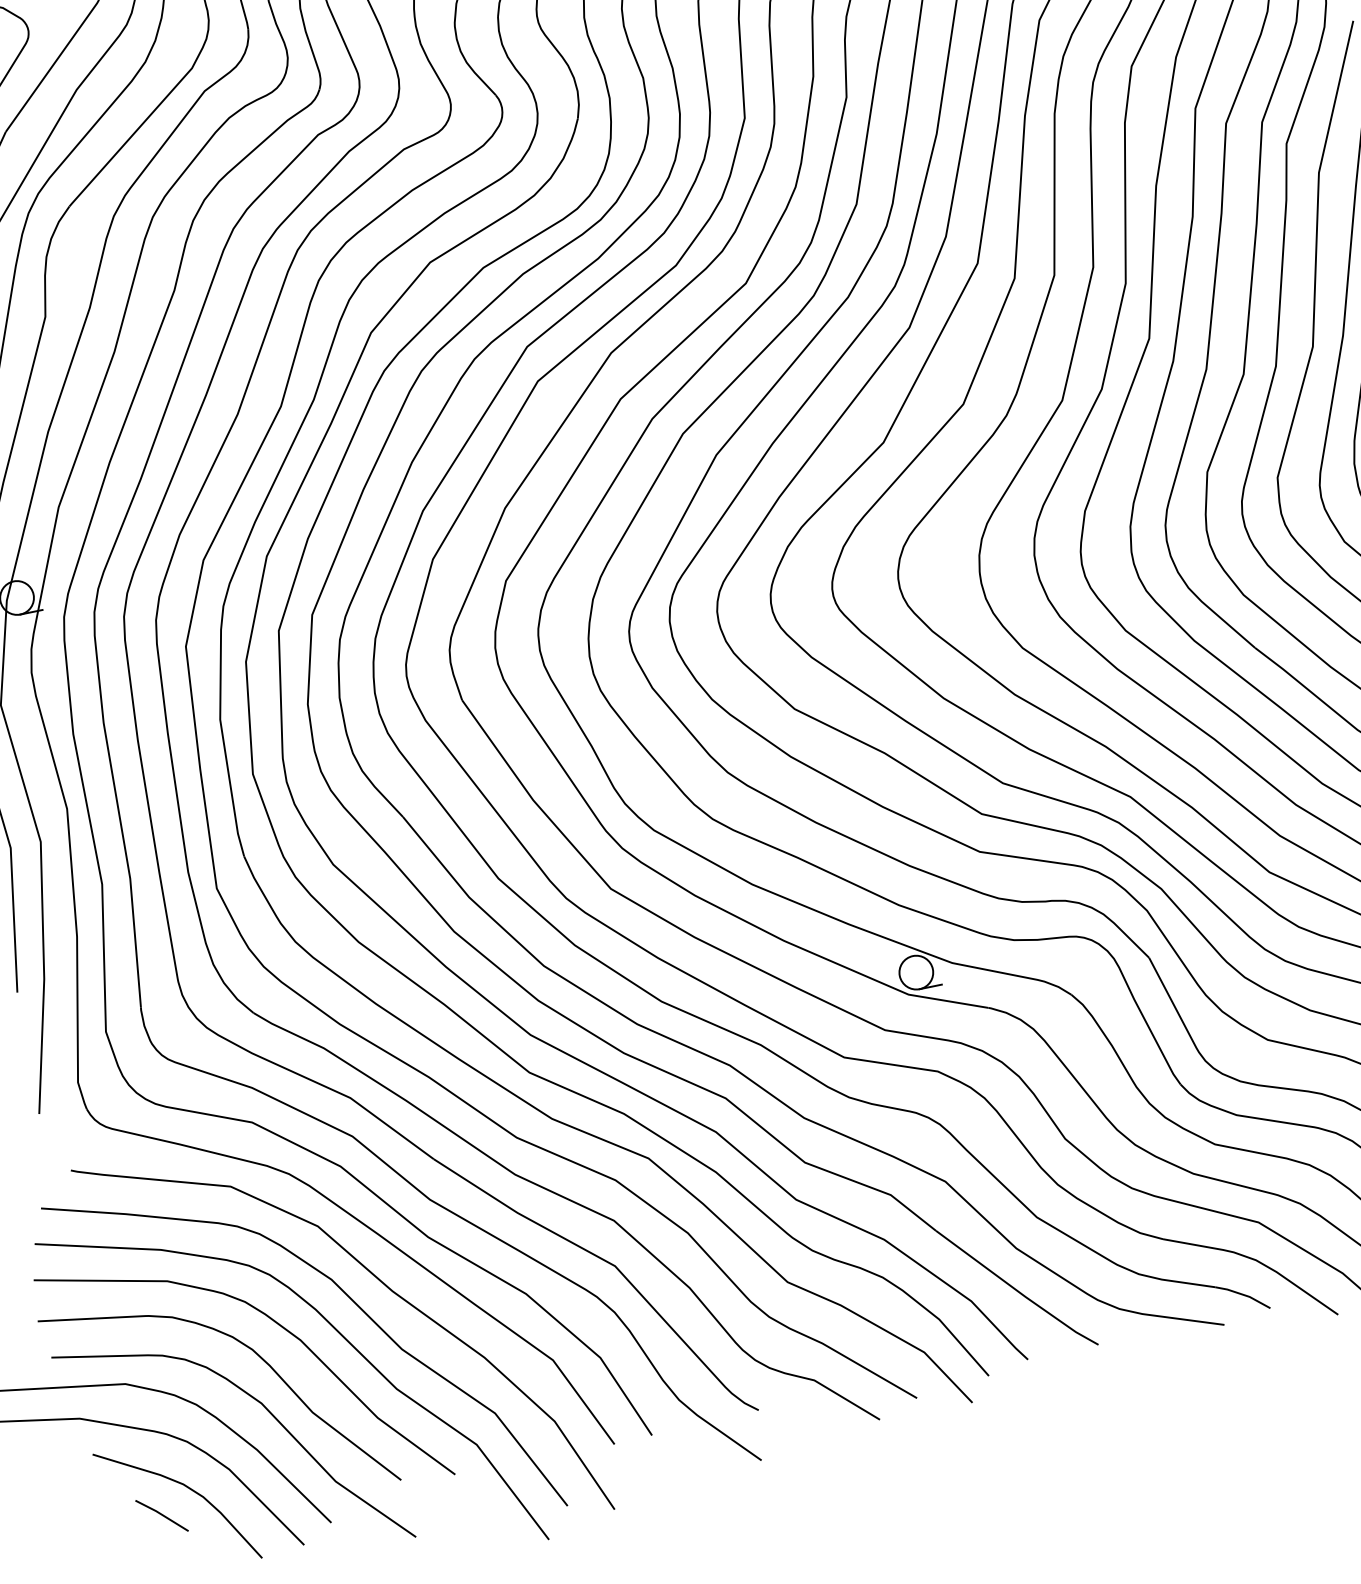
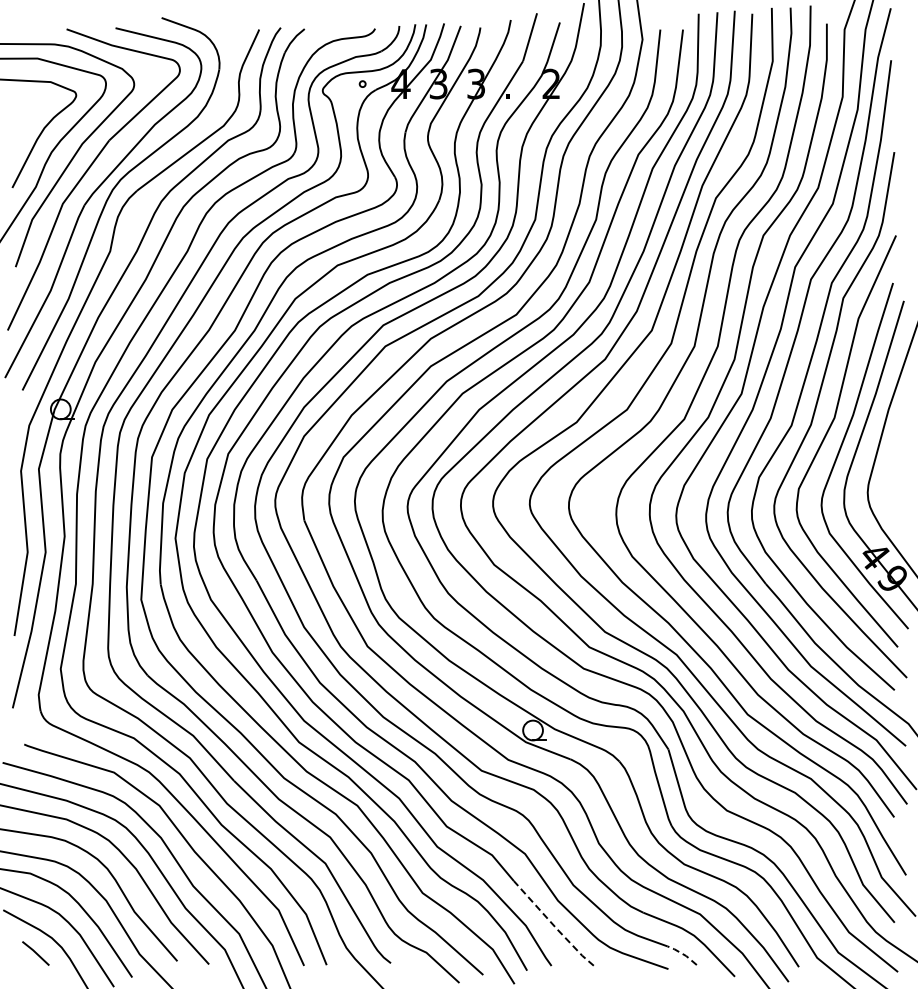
line: (1017, 1291) -> (553, 925), solid -> dashed
line: (1242, 1295) -> (682, 954), solid -> dashed

